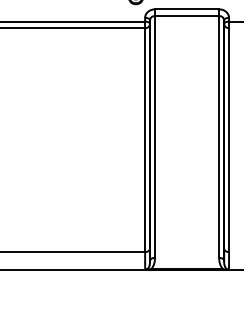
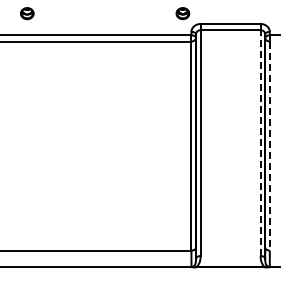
line: (219, 137) -> (260, 143), solid -> dashed
line: (228, 140) -> (269, 146), solid -> dashed

